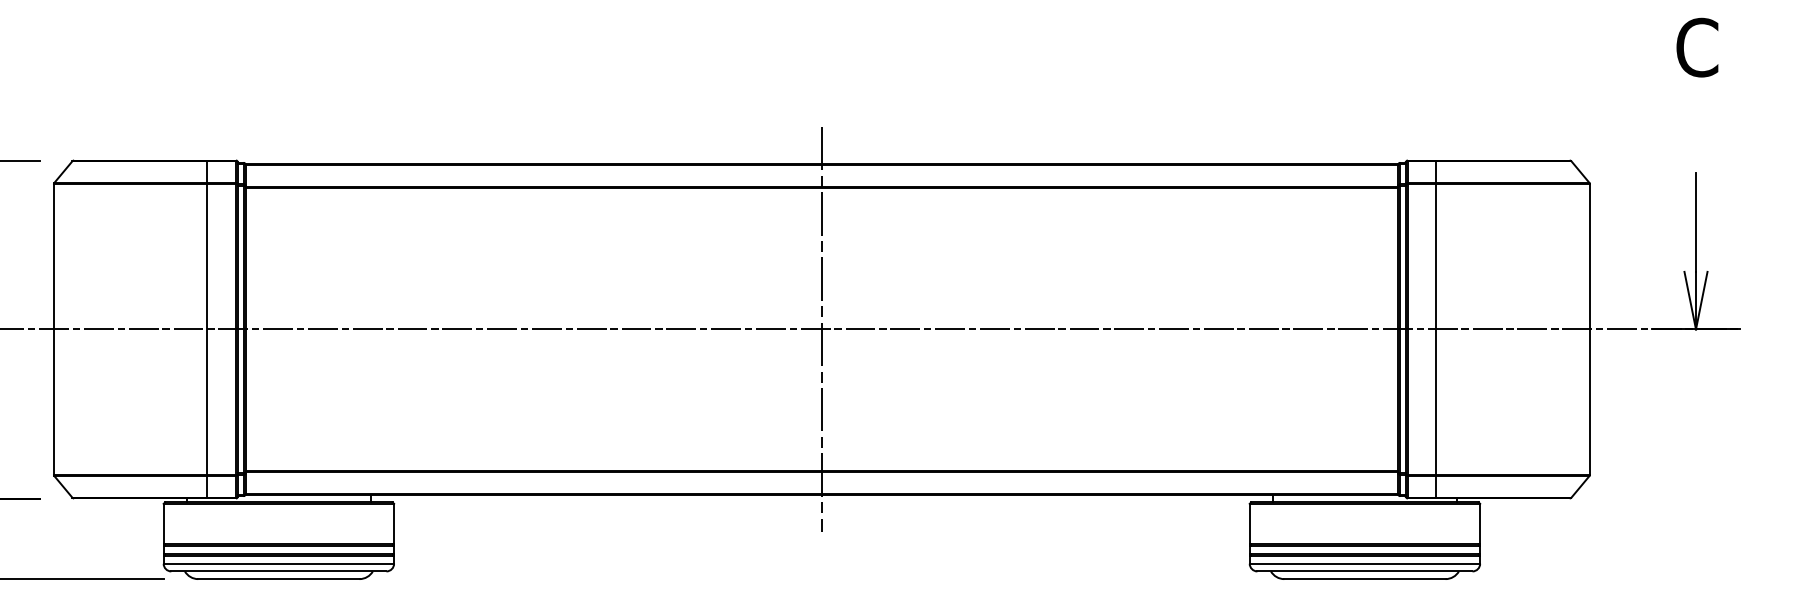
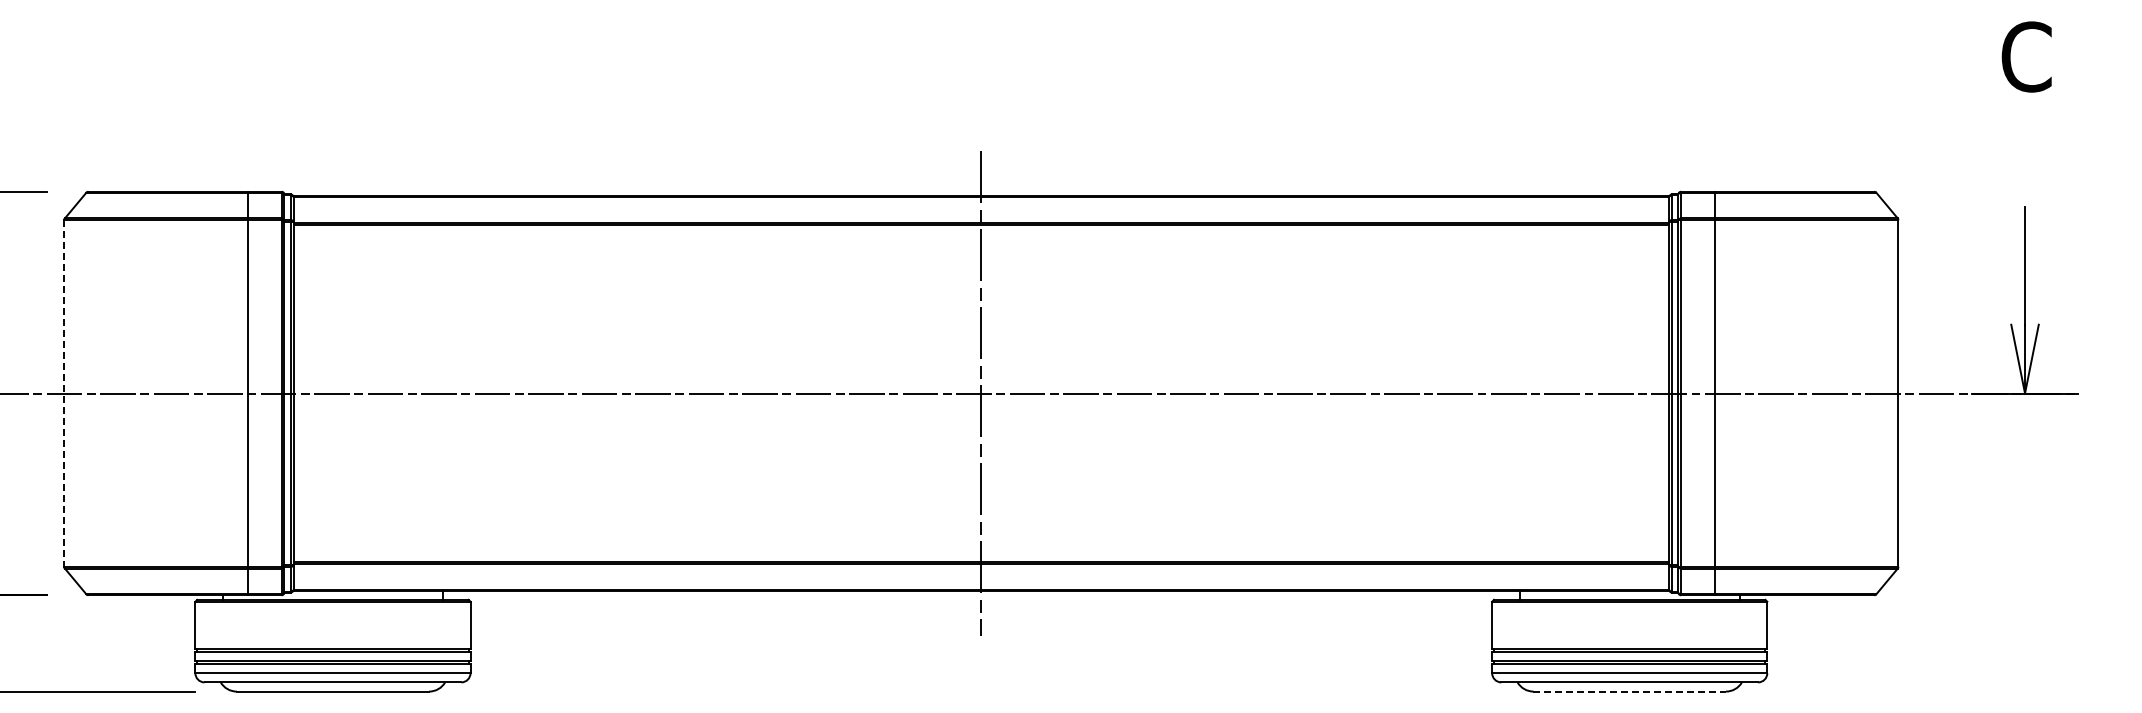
line: (54, 330) -> (64, 394), solid -> dashed
line: (1365, 579) -> (1630, 691), solid -> dashed

